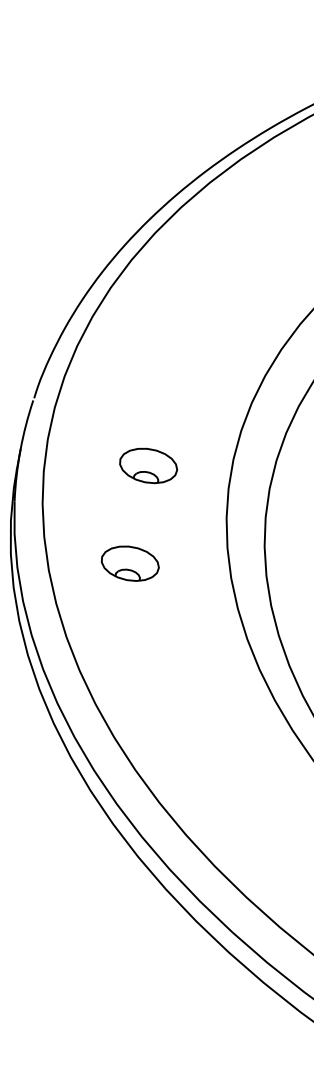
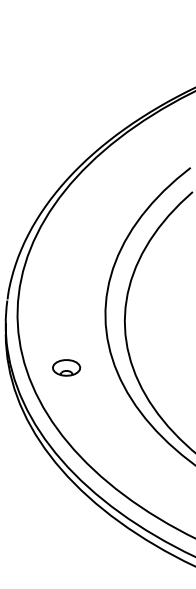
part: (148, 465) -> (66, 320), removed

